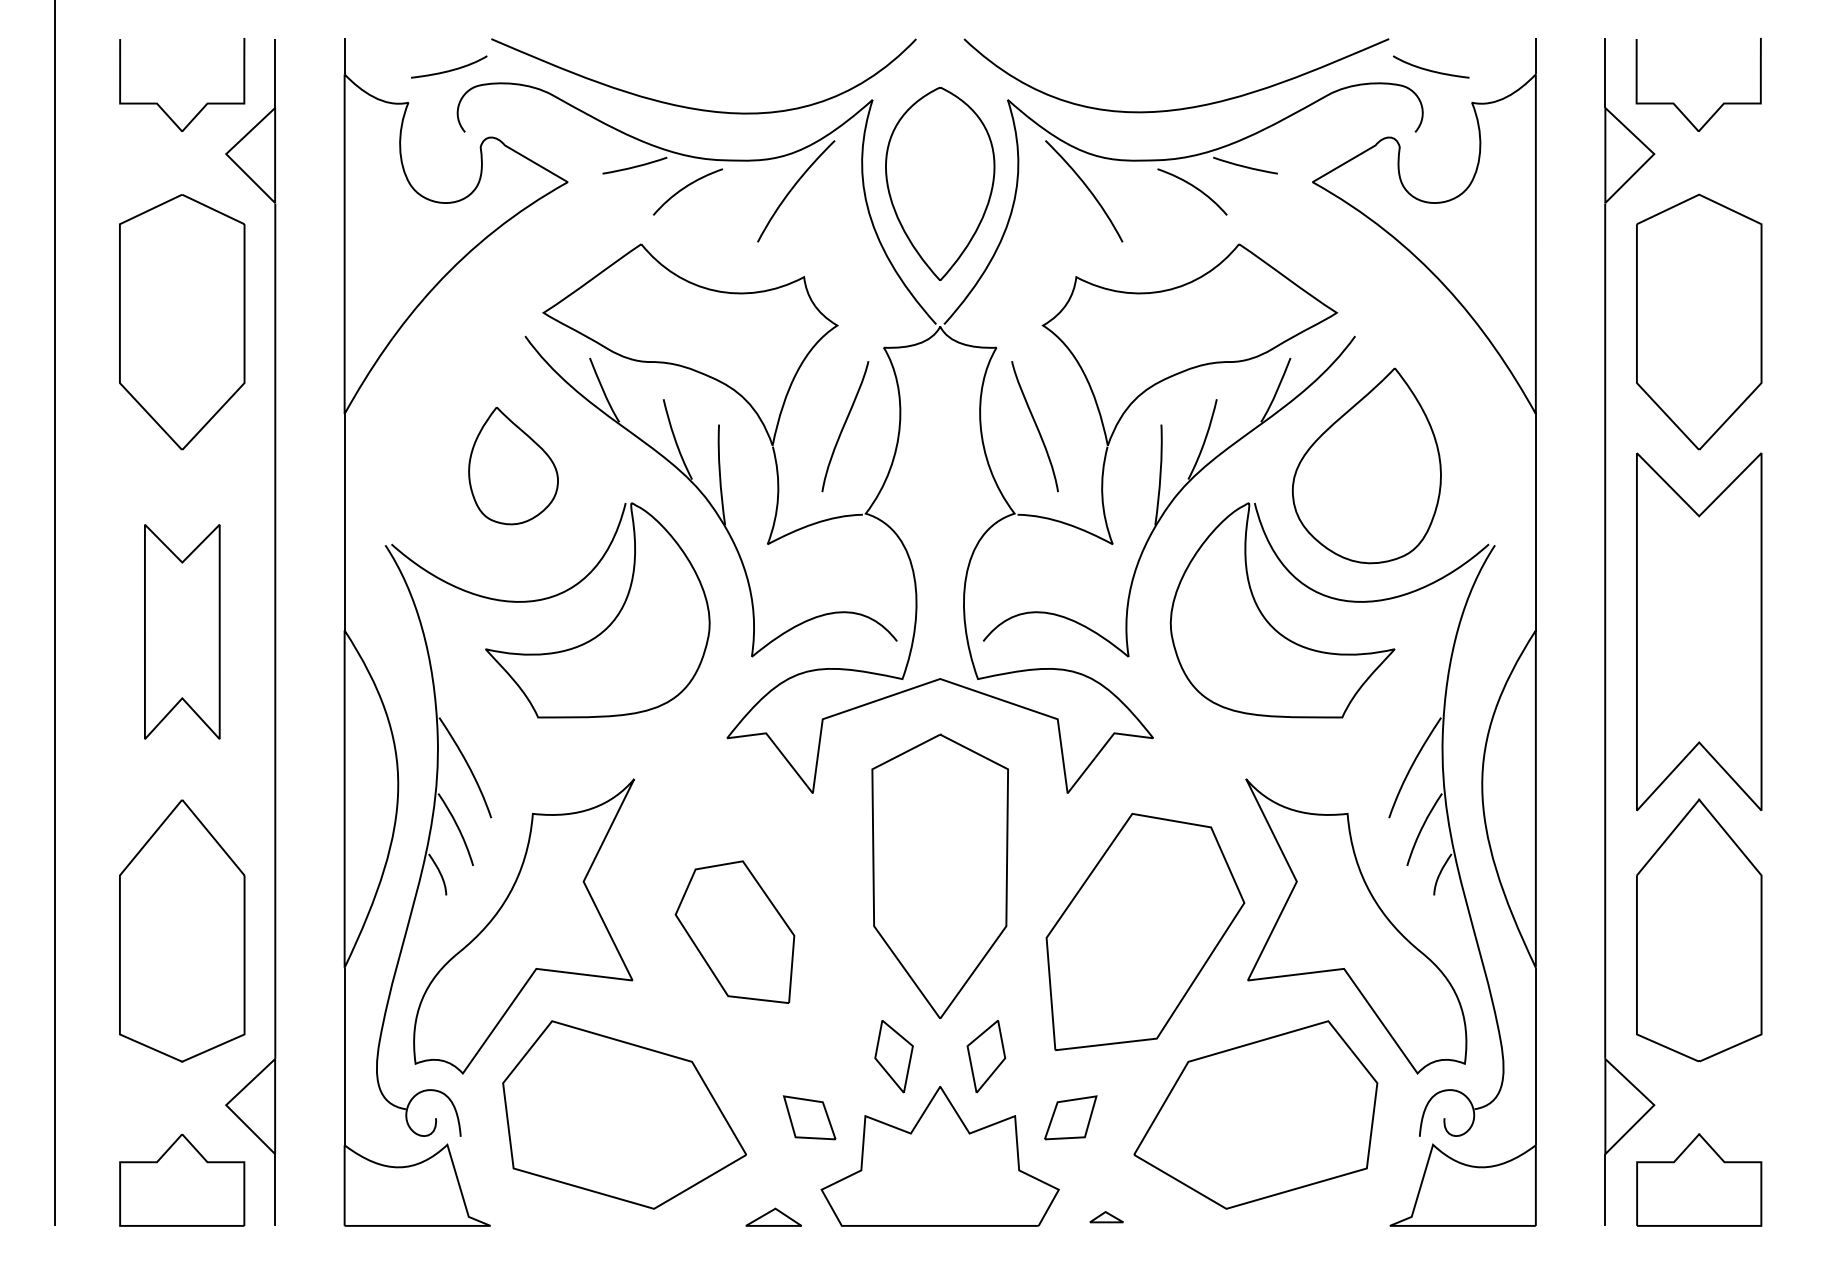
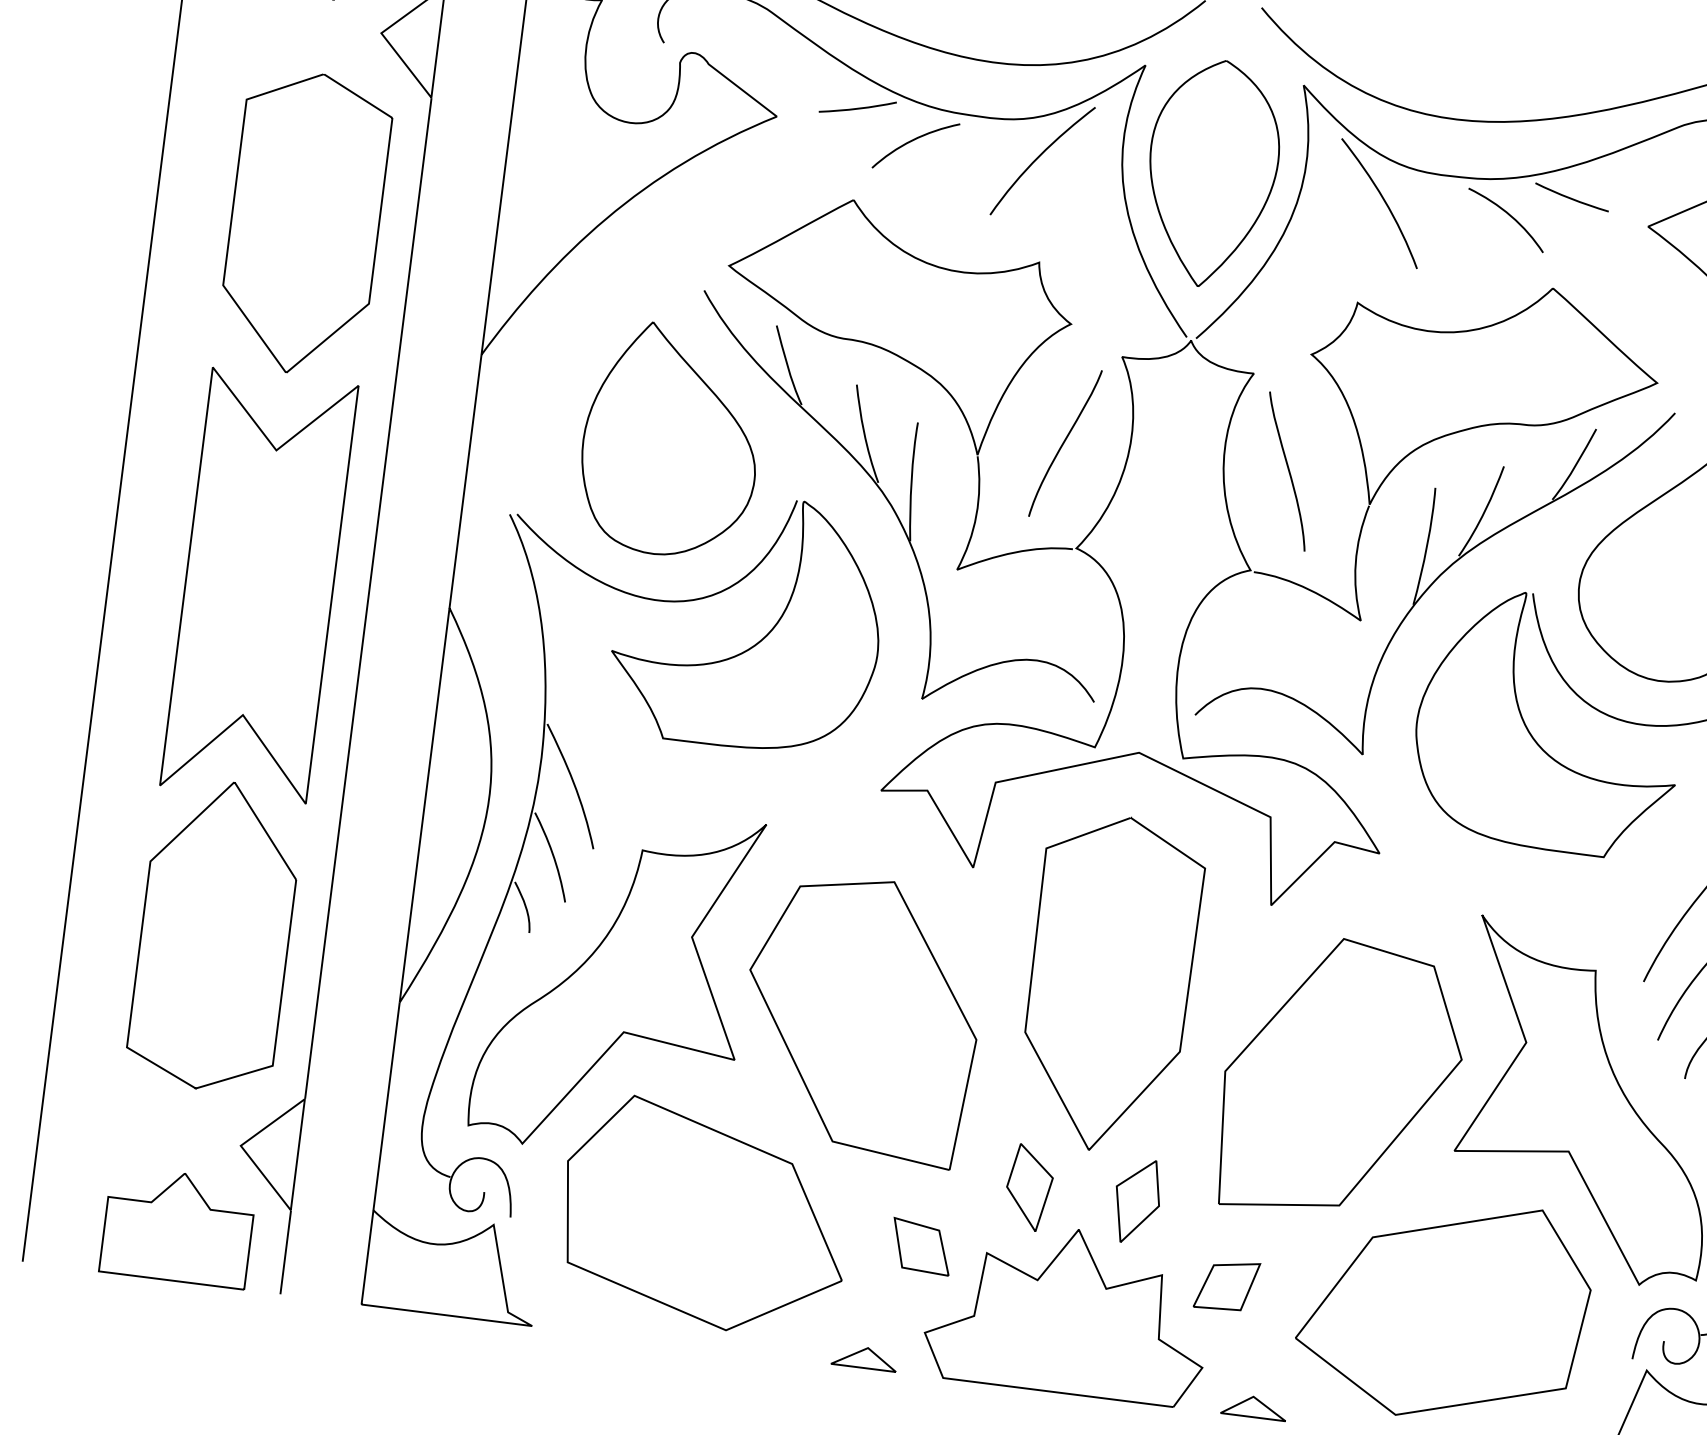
part: (513, 465) -> (671, 439), size x1.67
part: (182, 631) -> (259, 585), size x1.67
part: (734, 932) -> (860, 1018), size x1.67
part: (1106, 1216) -> (1254, 1406), size x1.67

